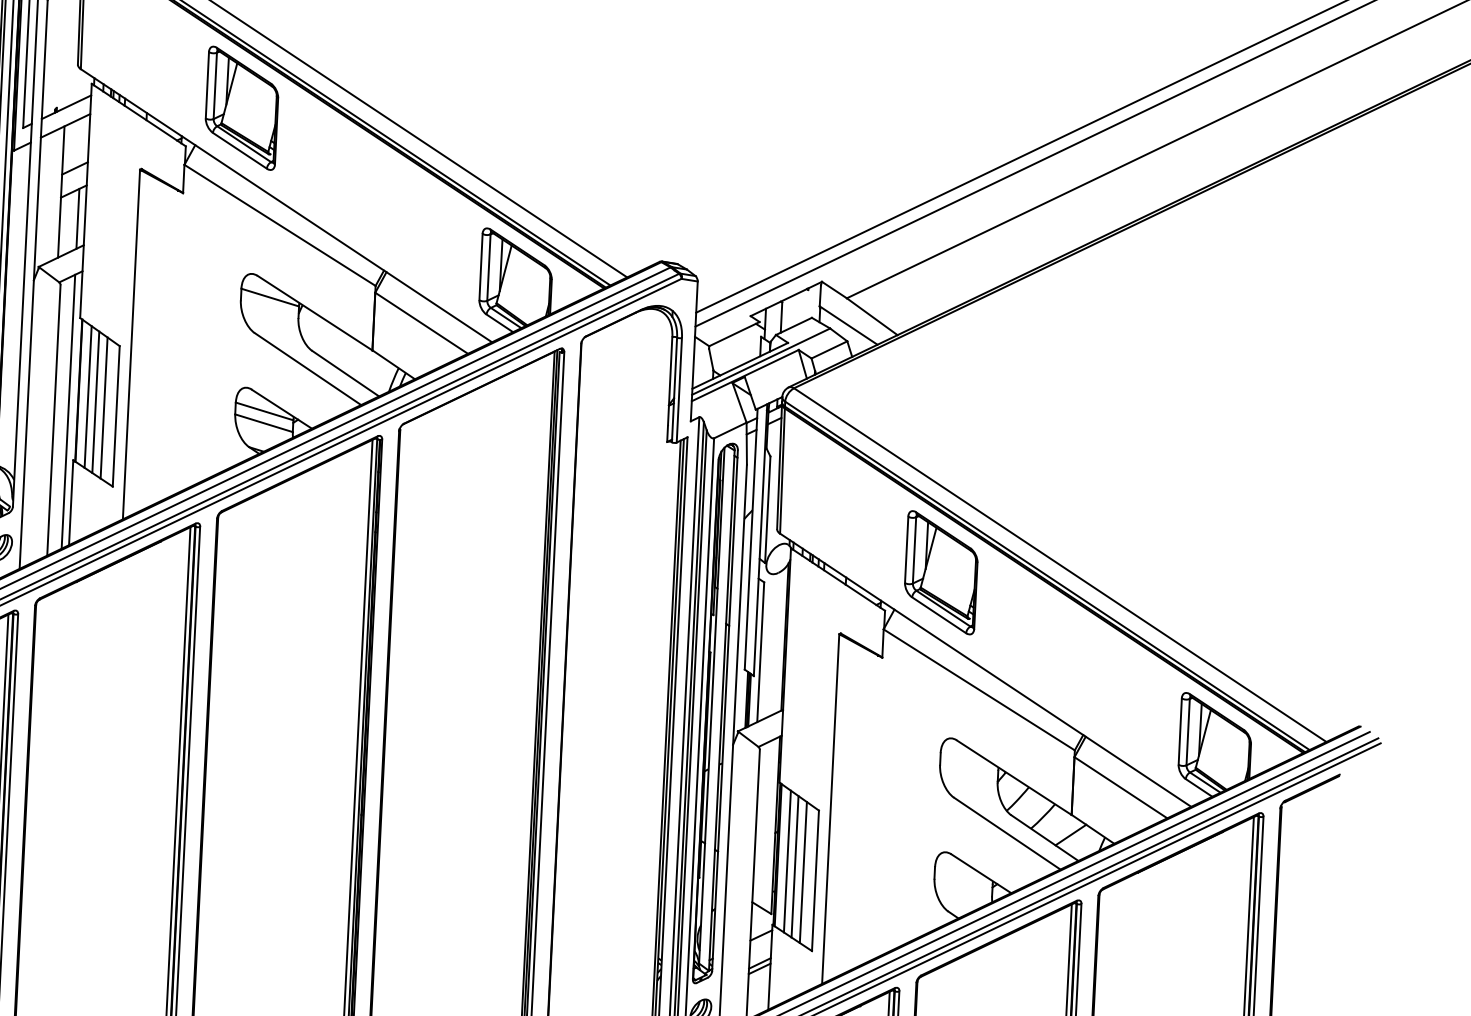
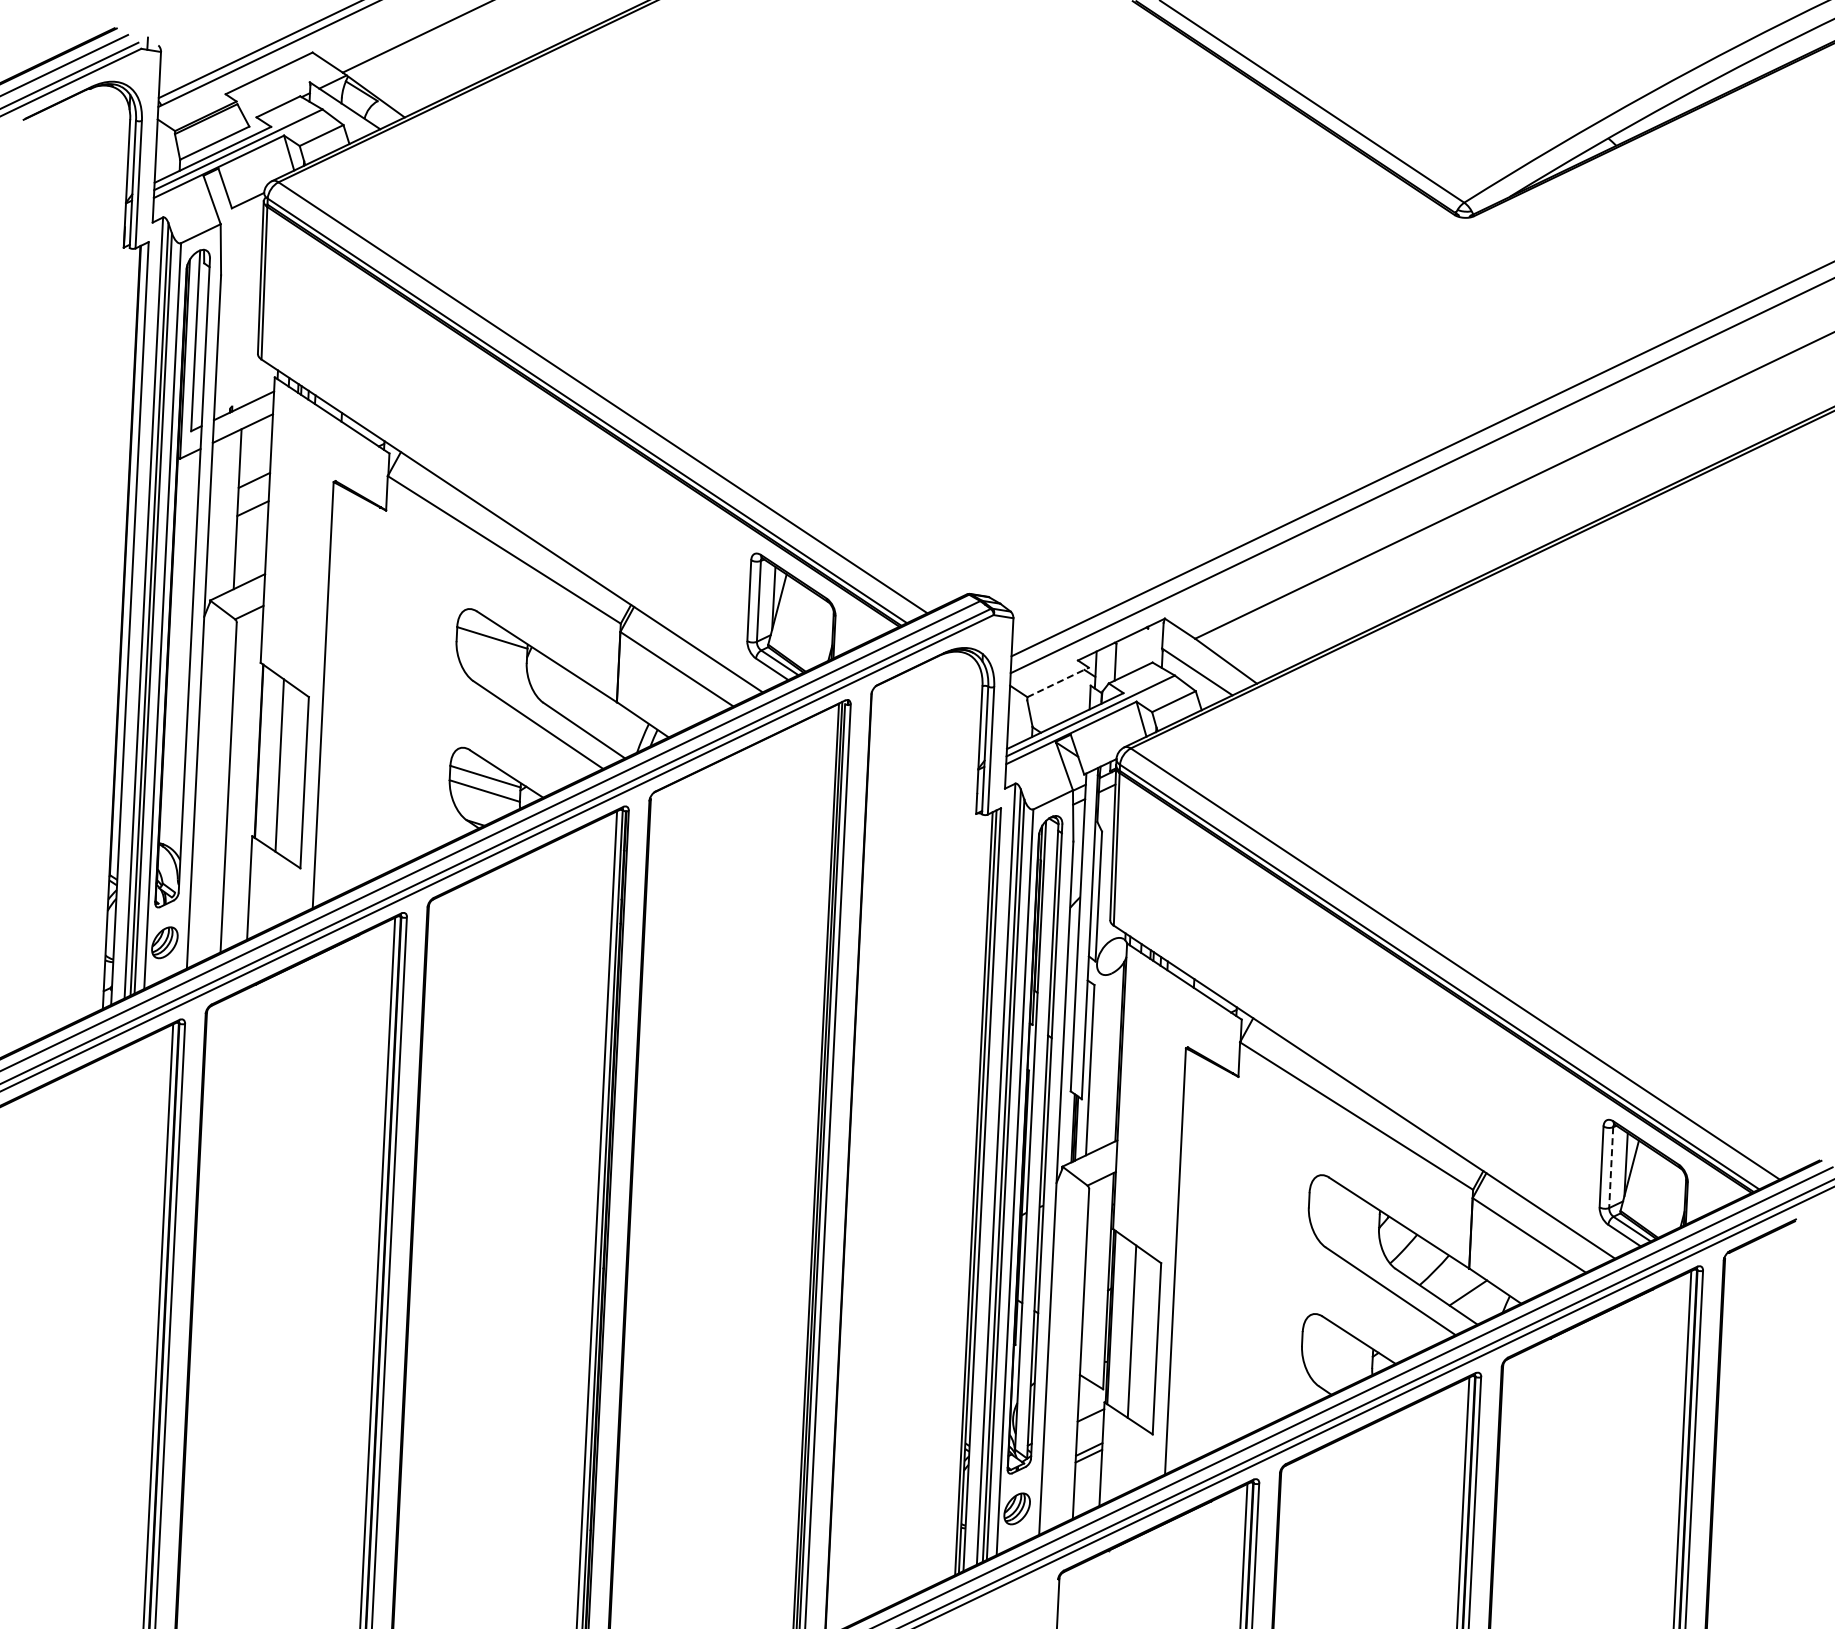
part: (241, 108) -> (457, 407), removed
line: (77, 218) -> (257, 541), removed
line: (734, 334) -> (1058, 682), solid -> dashed
line: (88, 396) -> (270, 758), removed
line: (103, 408) -> (289, 772), removed
line: (68, 412) -> (246, 777), removed
part: (941, 572) -> (1310, 973), removed
line: (1188, 732) -> (1611, 1168), solid -> dashed
line: (787, 860) -> (1122, 1324), removed
line: (802, 872) -> (1141, 1338), removed

